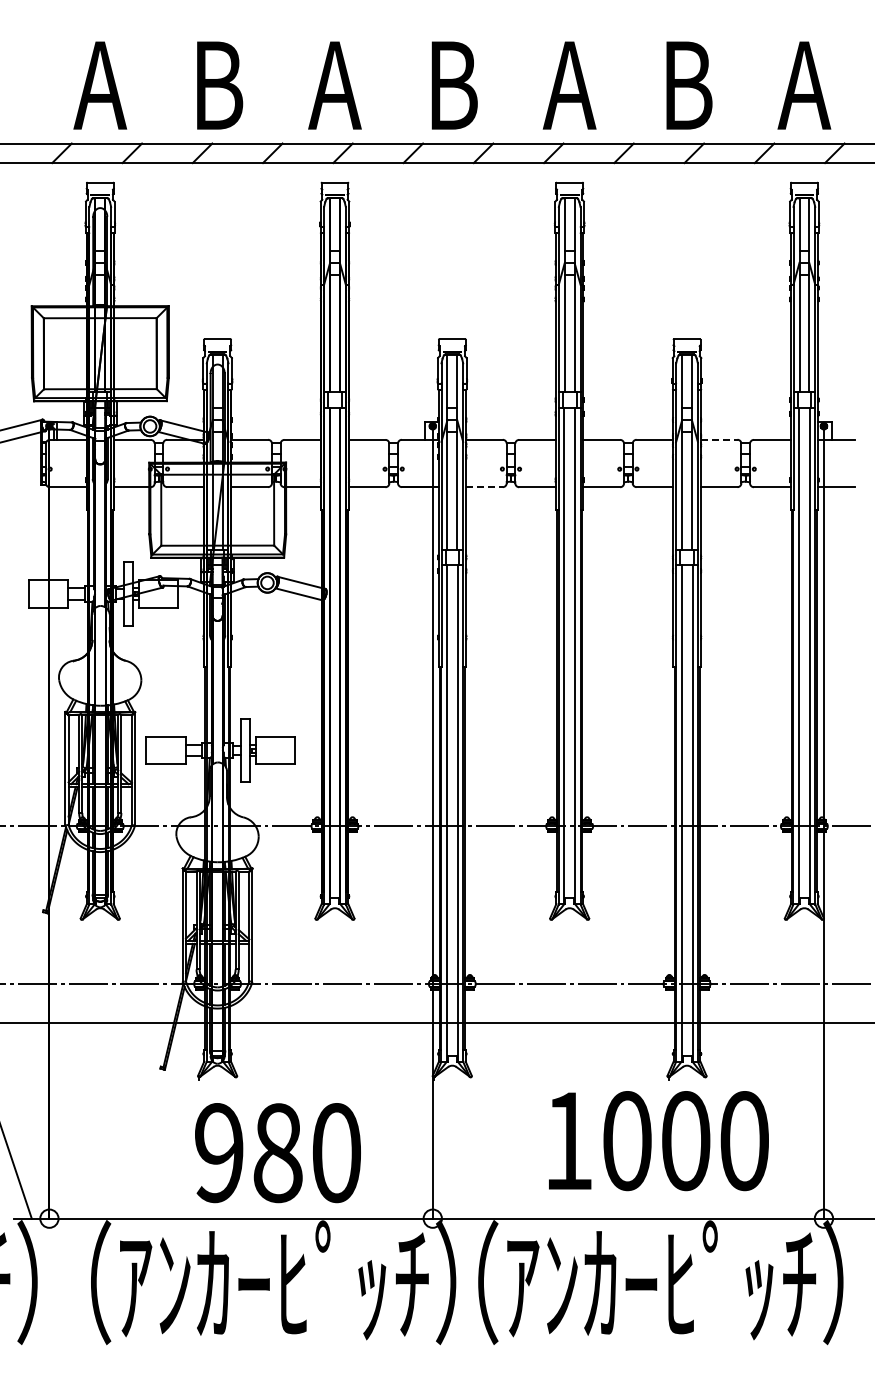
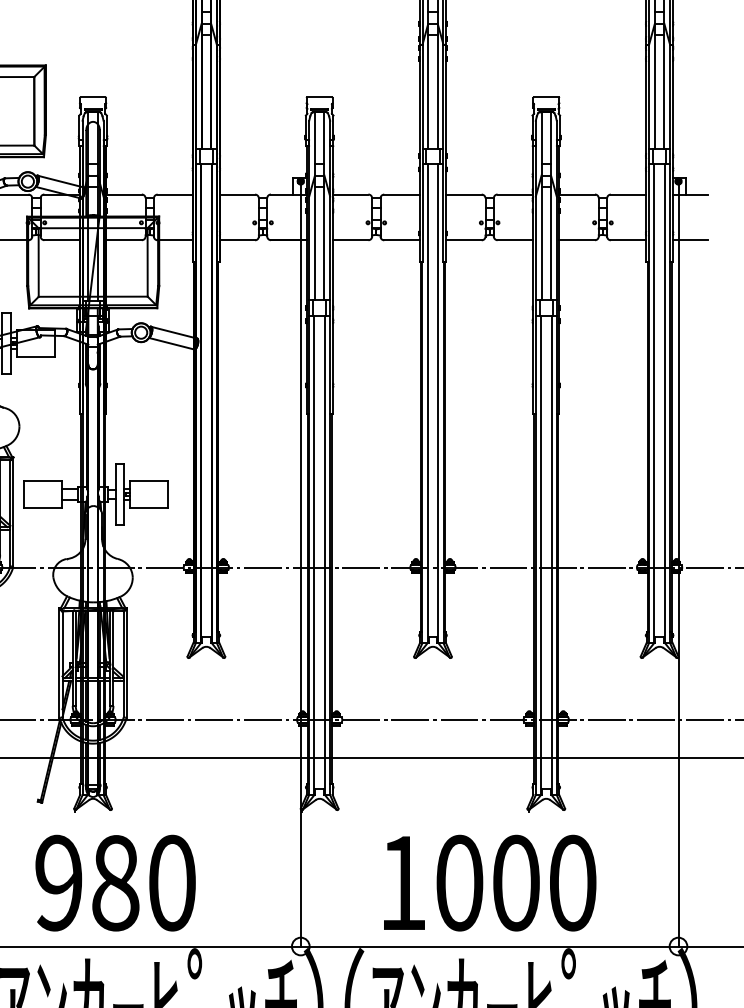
line: (719, 439) -> (577, 194), dashed -> solid
line: (484, 487) -> (350, 240), dashed -> solid
text: (658, 1141) -> (489, 883), moved
text: (277, 1153) -> (115, 883), moved

